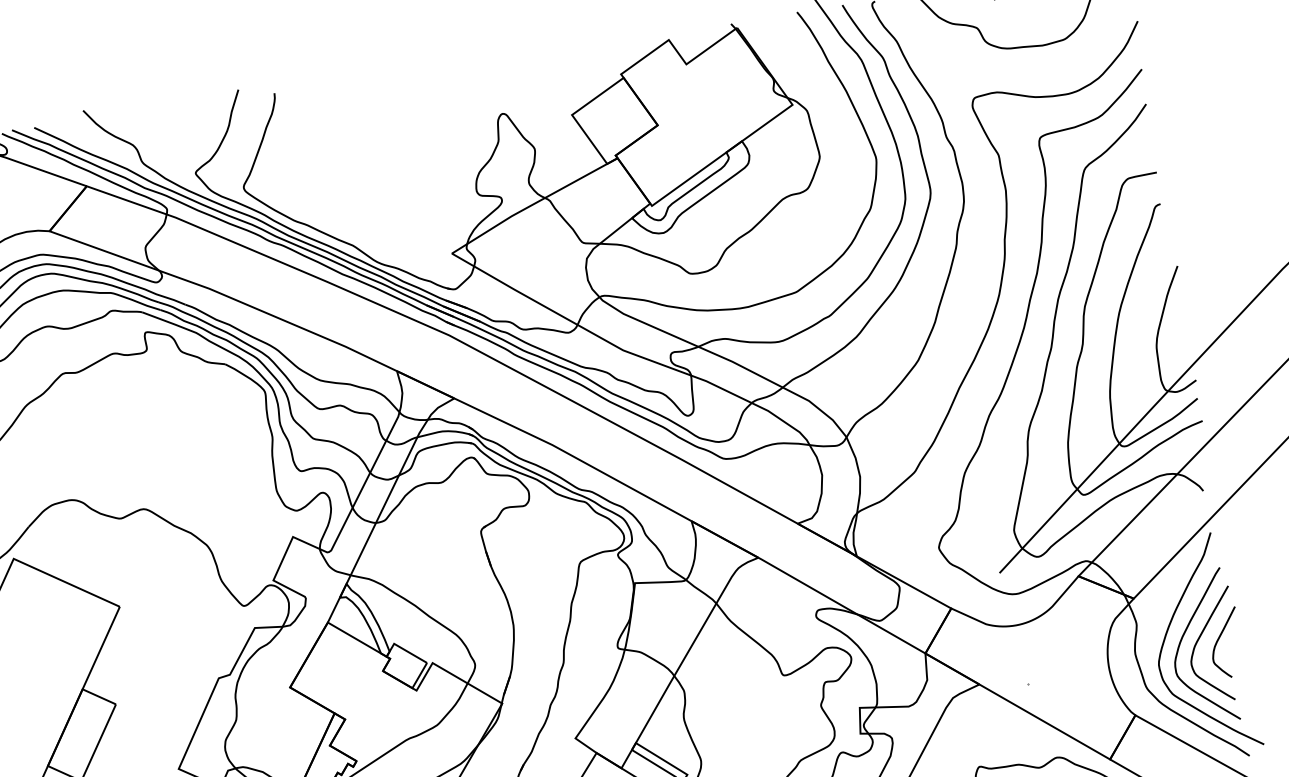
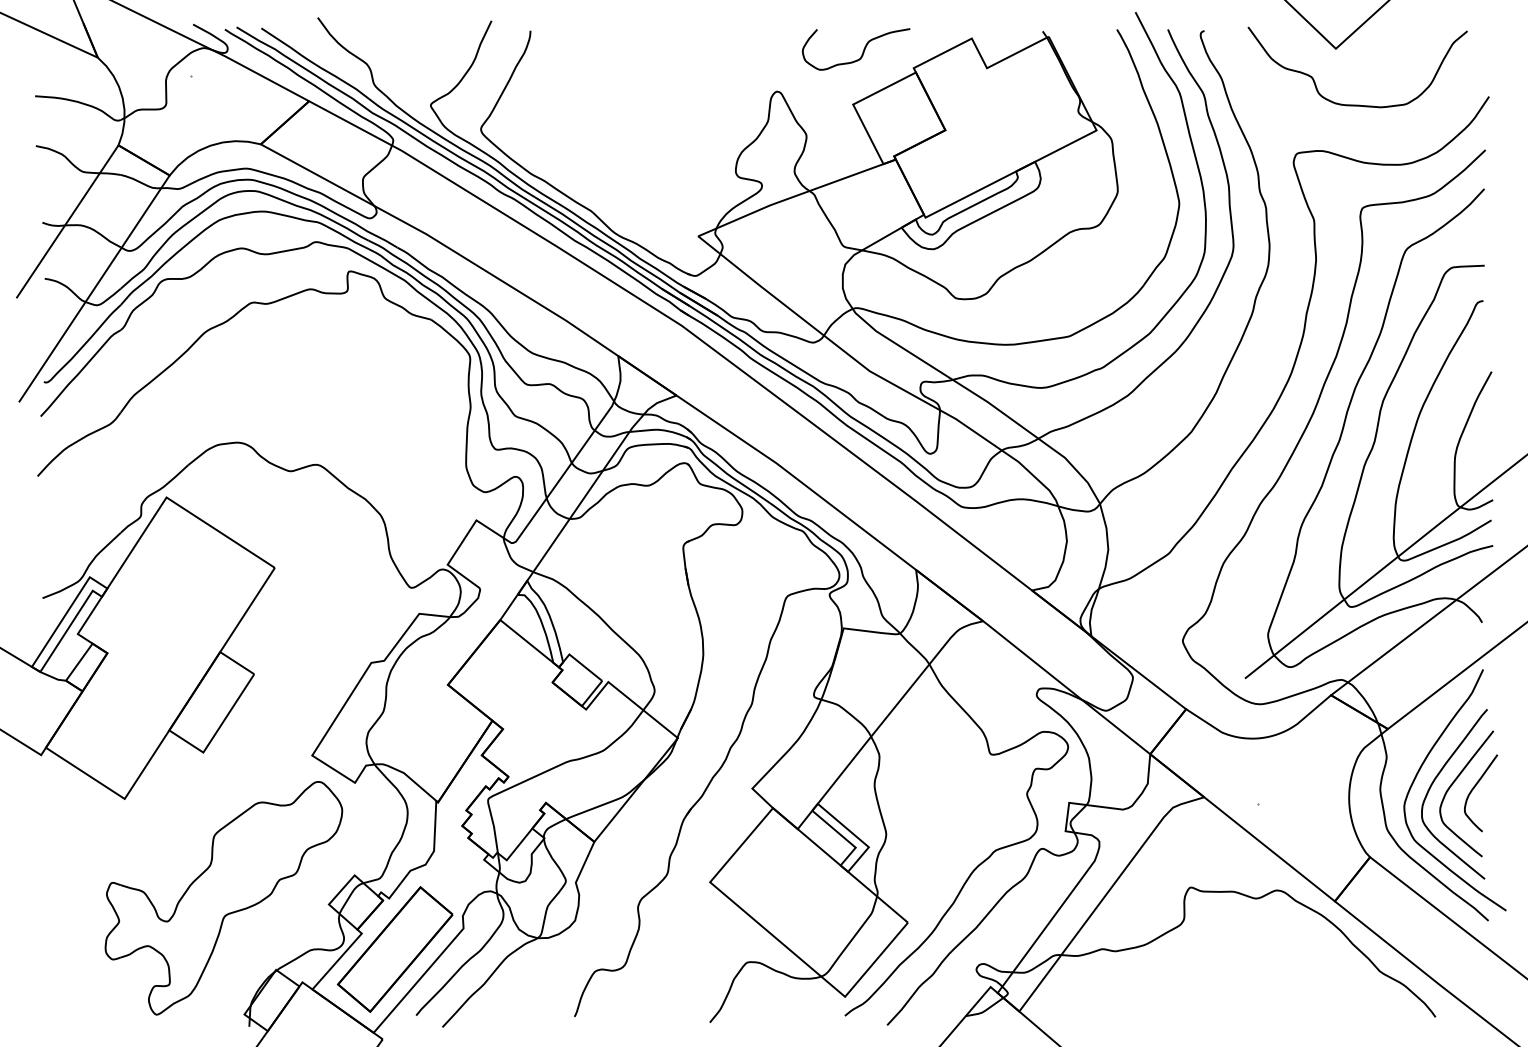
curve: (573, 66) -> (862, 51), added

